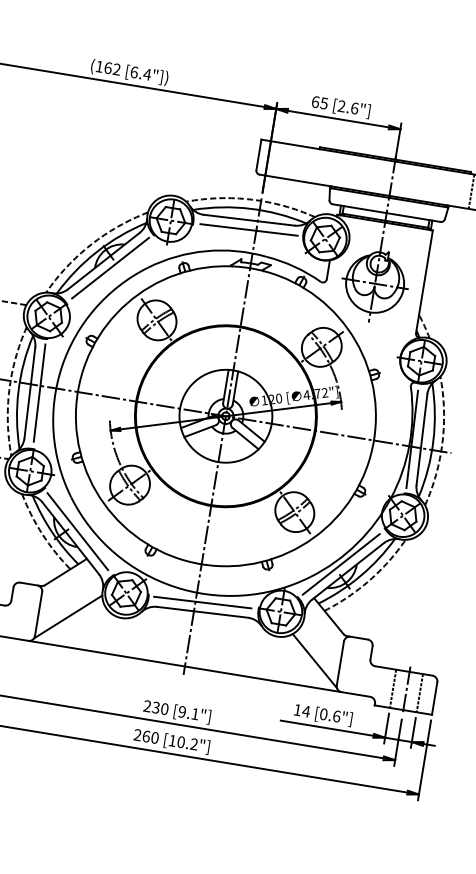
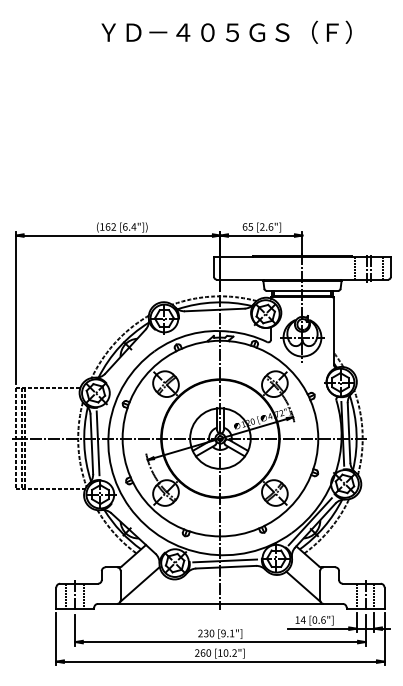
line: (248, 228) -> (215, 315), removed
line: (110, 266) -> (130, 354), removed
line: (76, 531) -> (136, 528), removed

